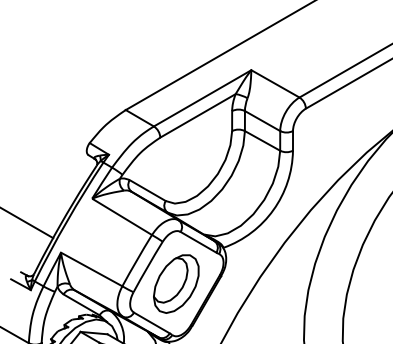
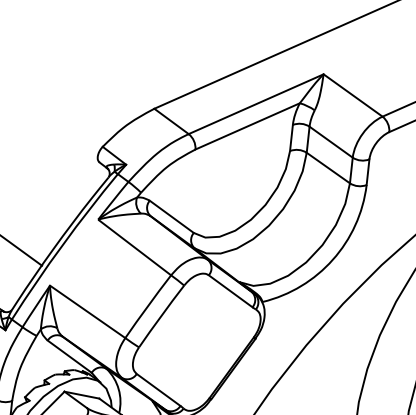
part: (176, 283) -> (196, 341), removed

